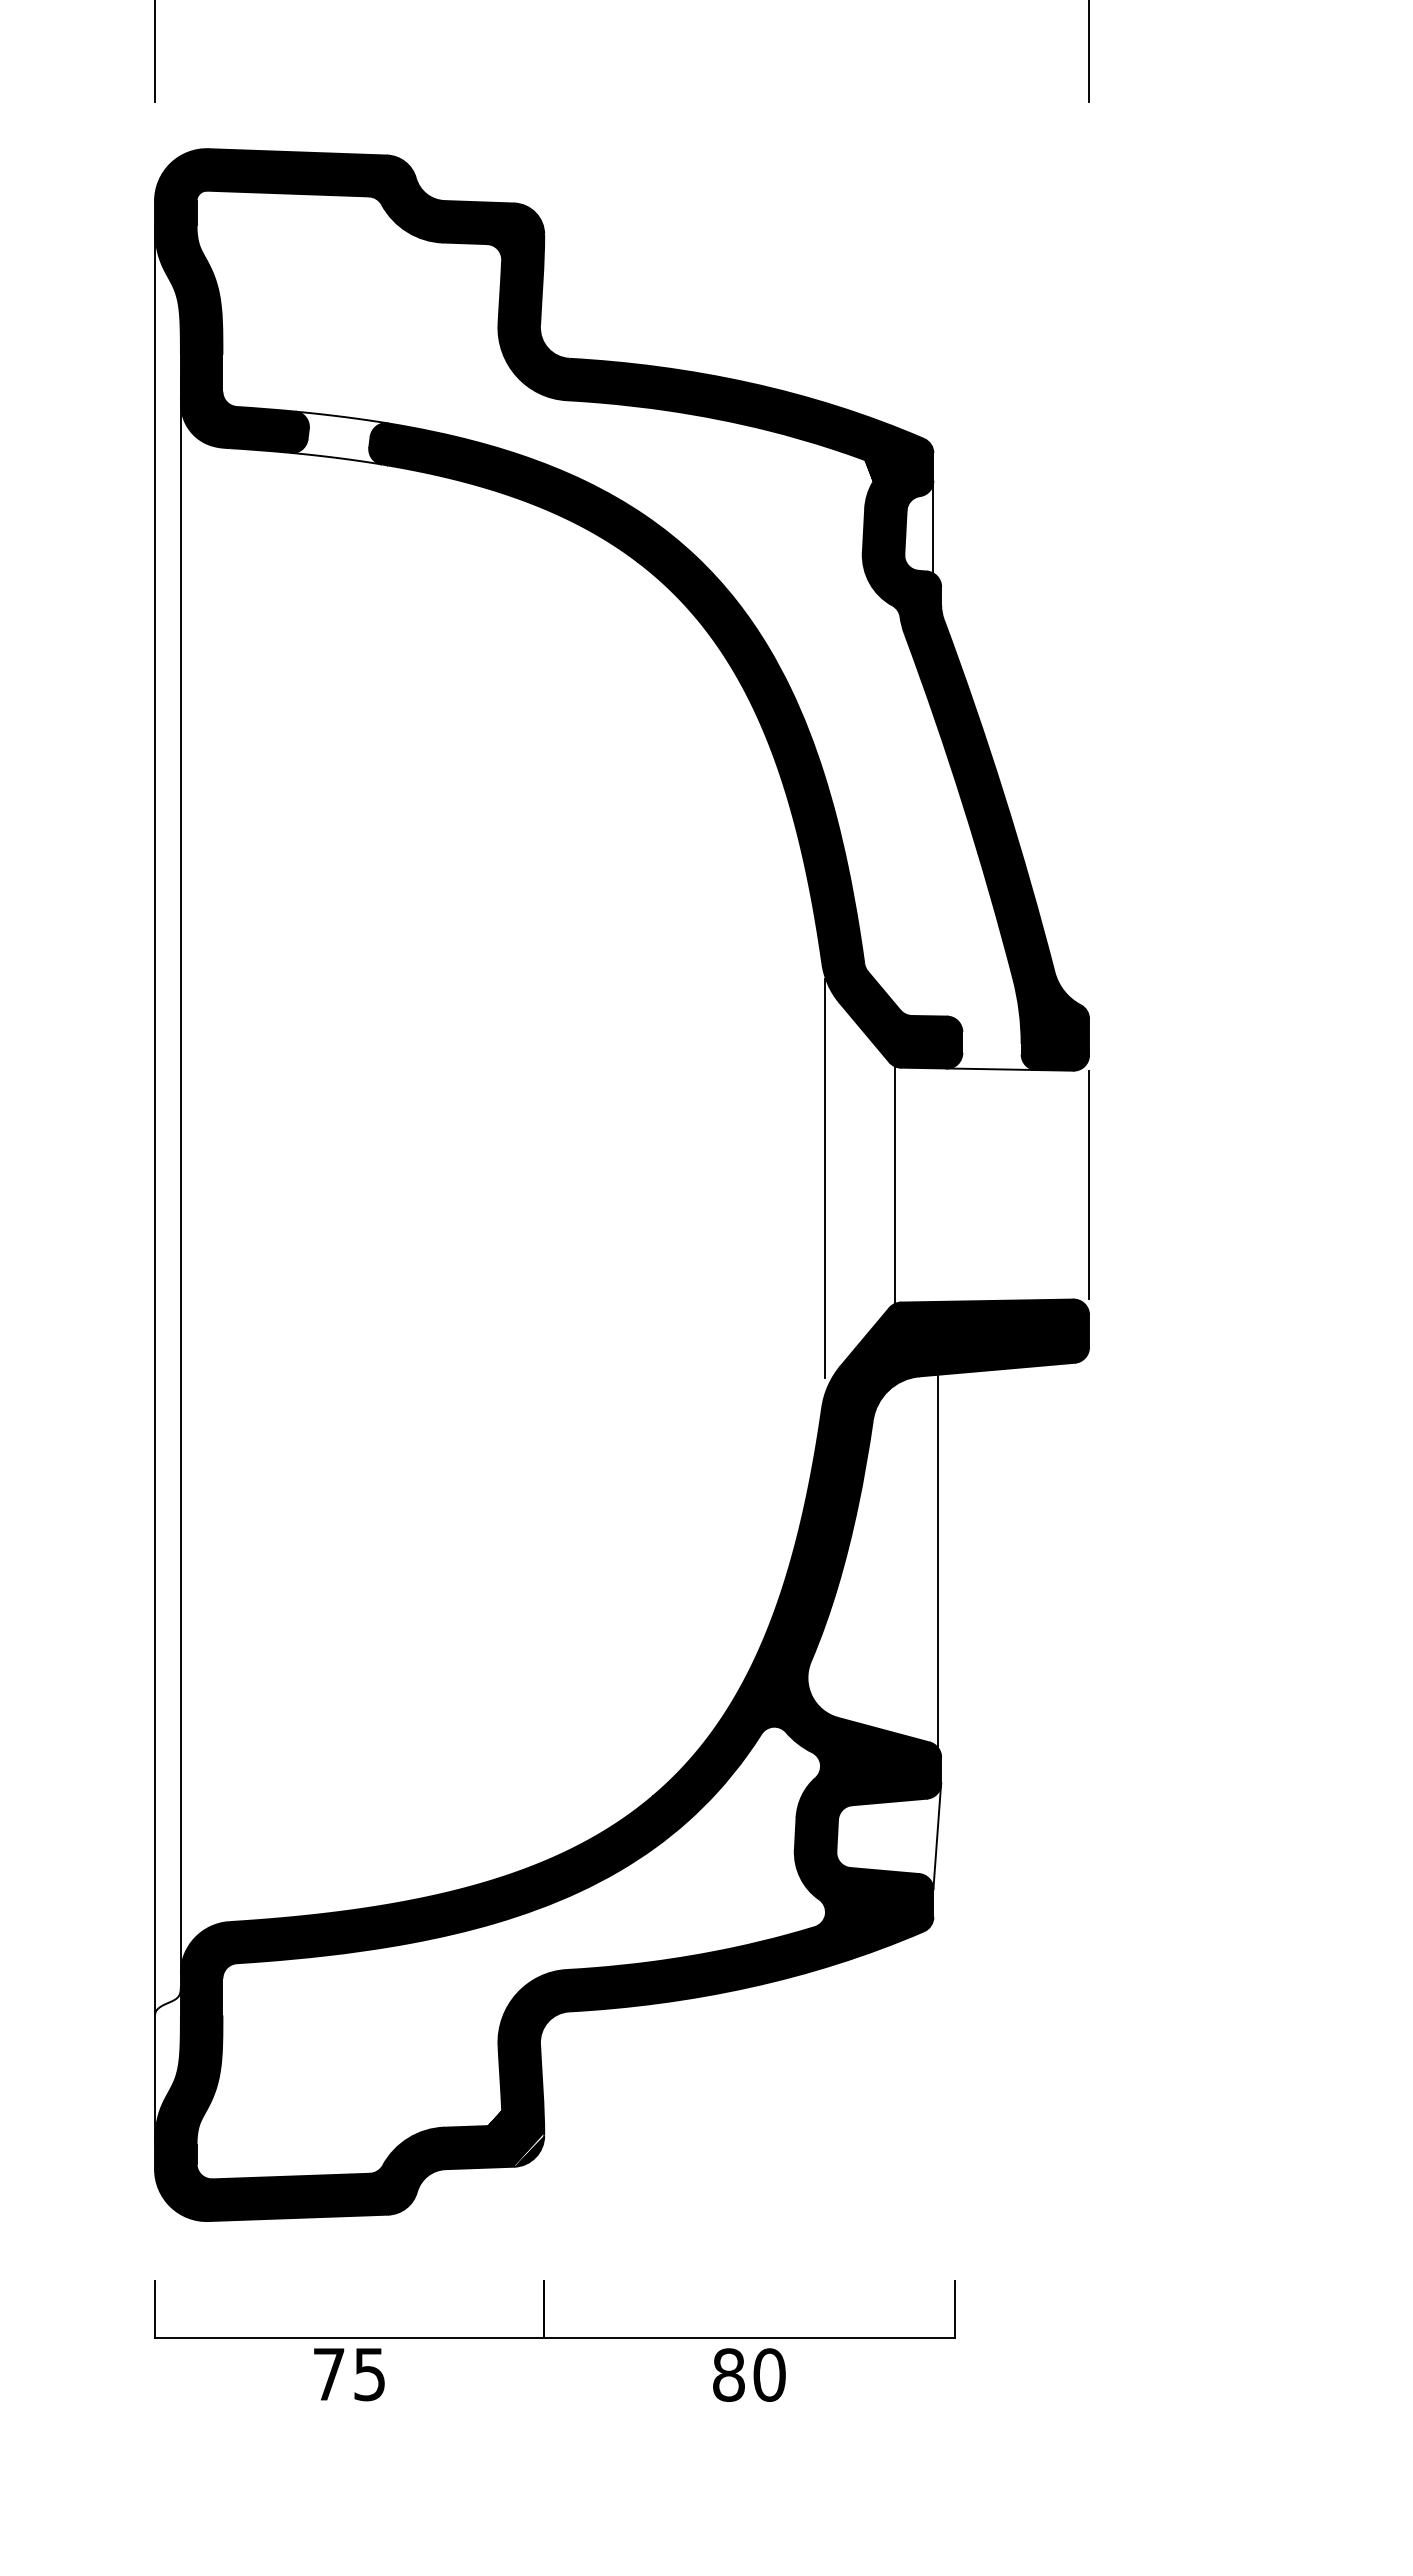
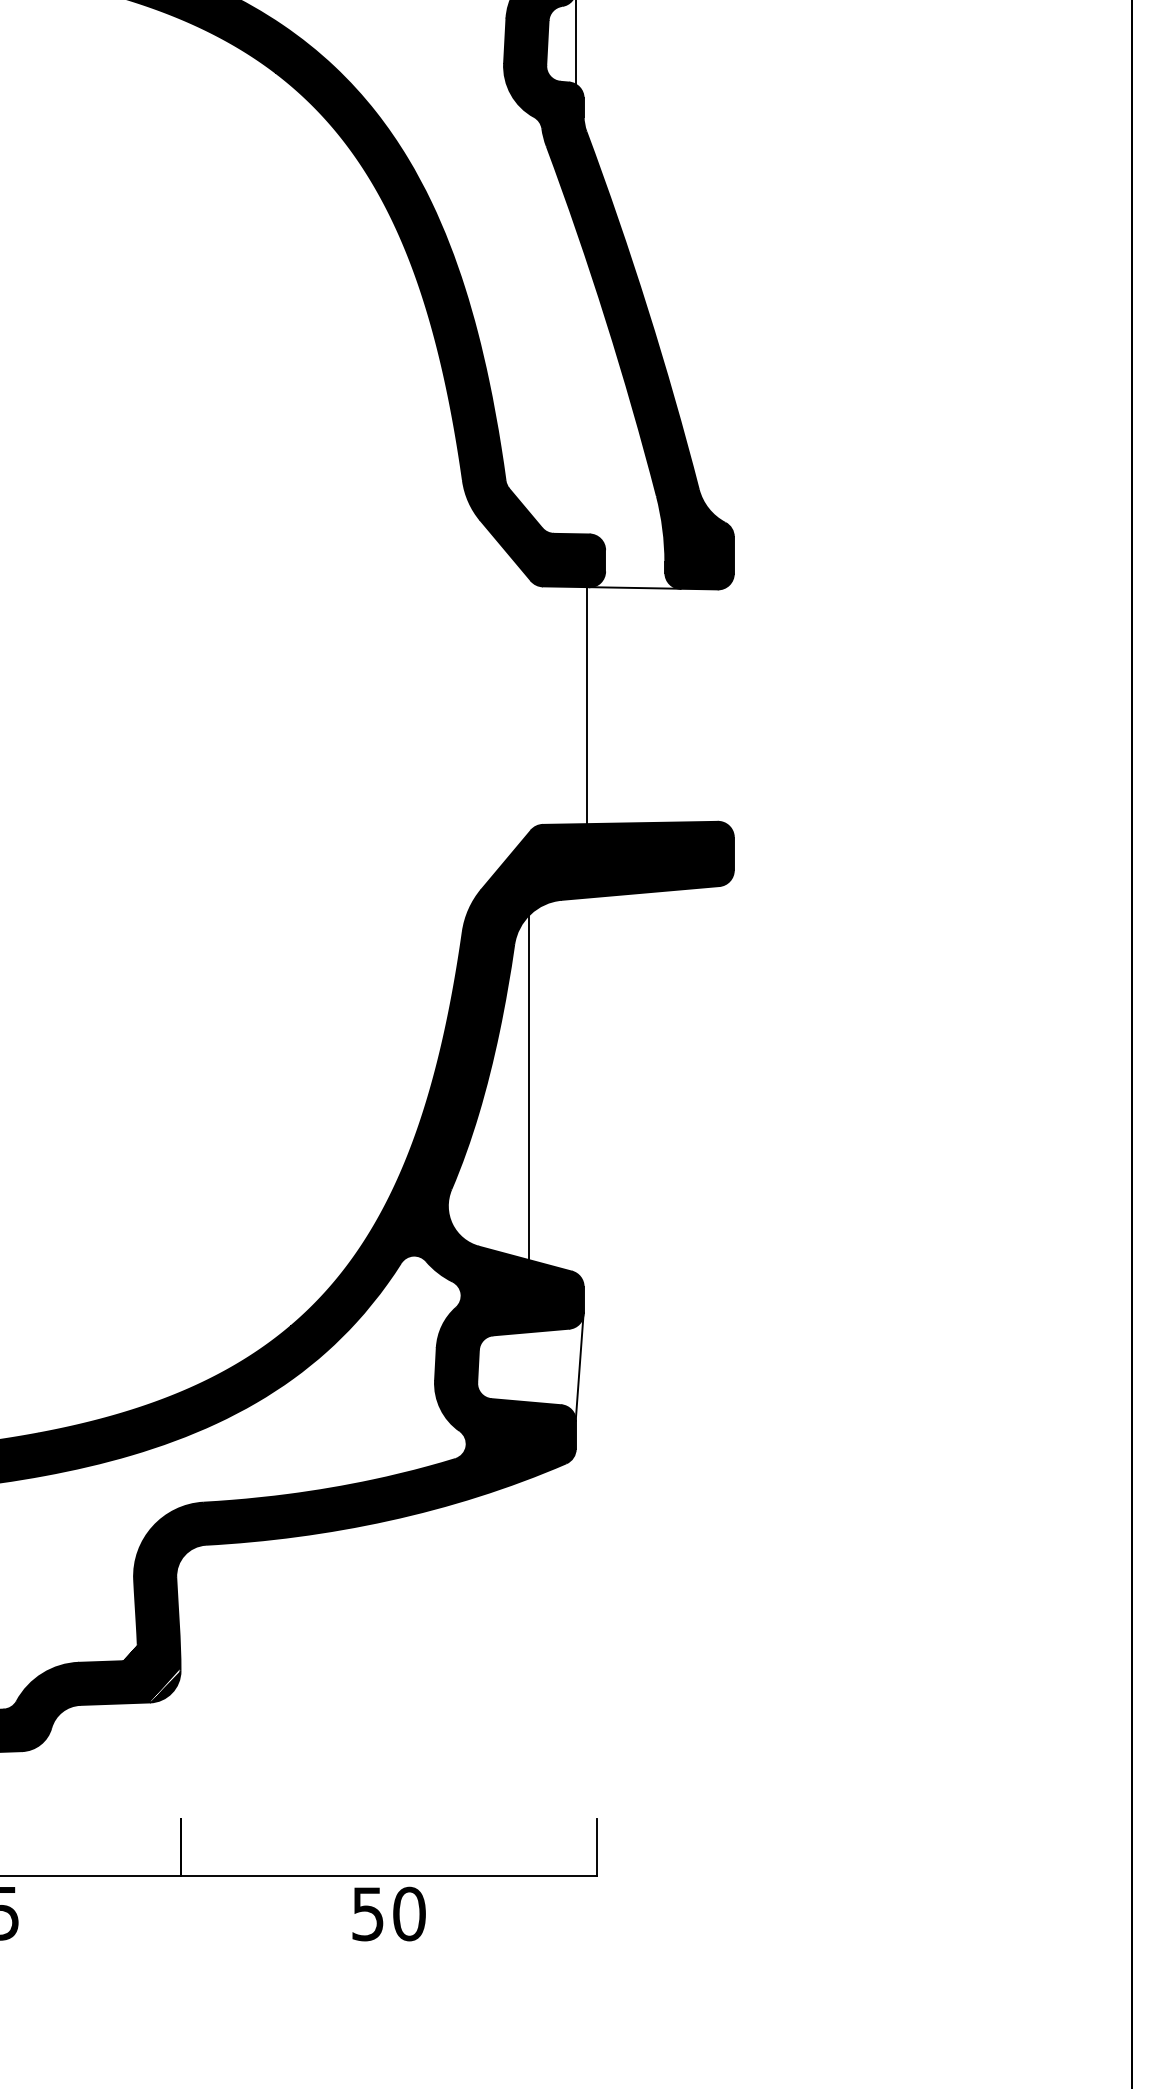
line: (825, 1178) -> (466, 698), removed
line: (1089, 1184) -> (734, 704), removed
line: (894, 1185) -> (587, 706), moved
line: (937, 1561) -> (528, 1087), moved
text: (728, 2374) -> (367, 1913), 80 -> 50

